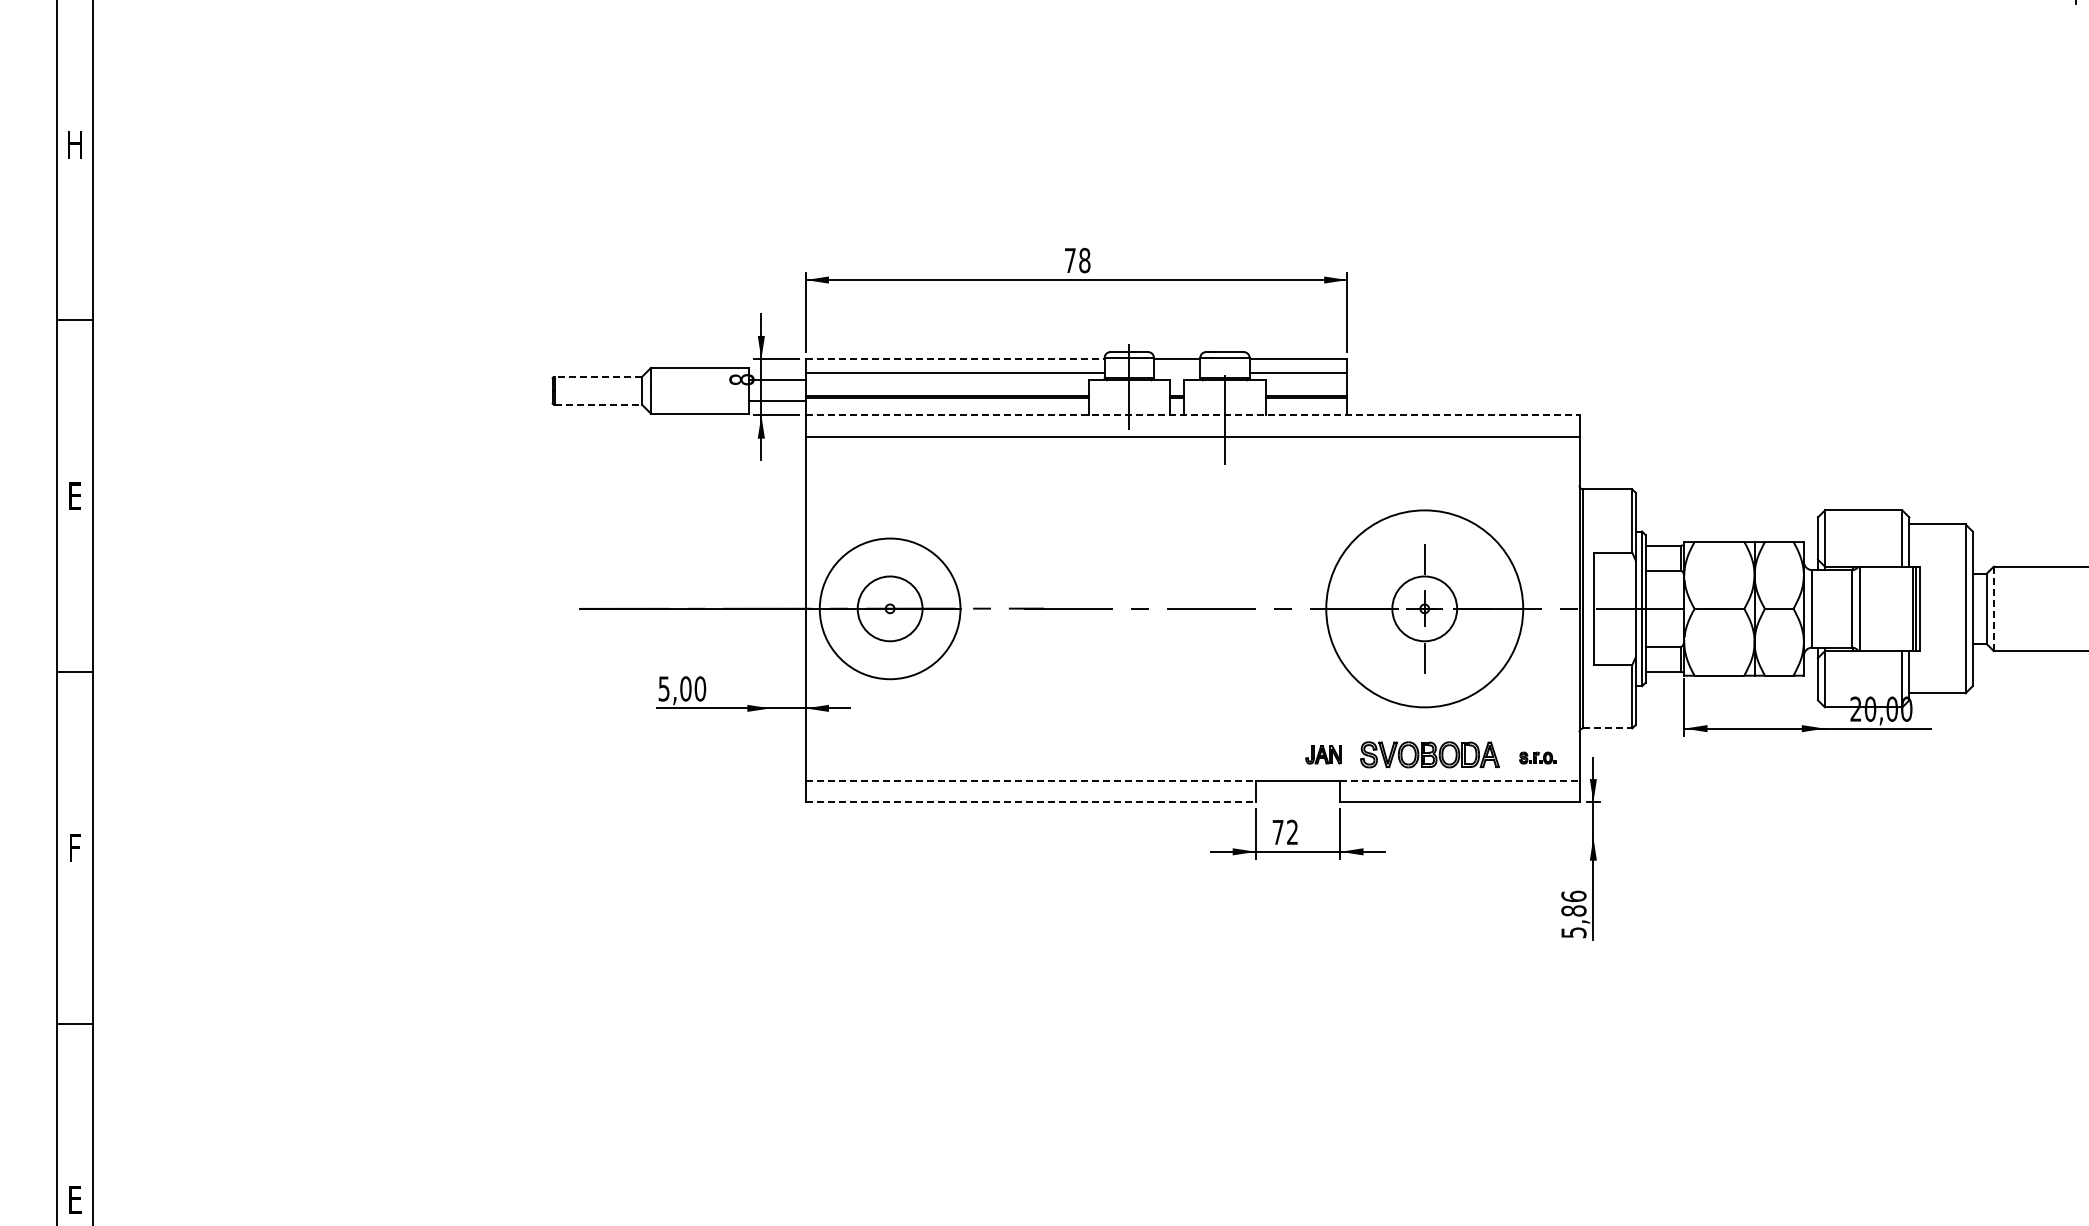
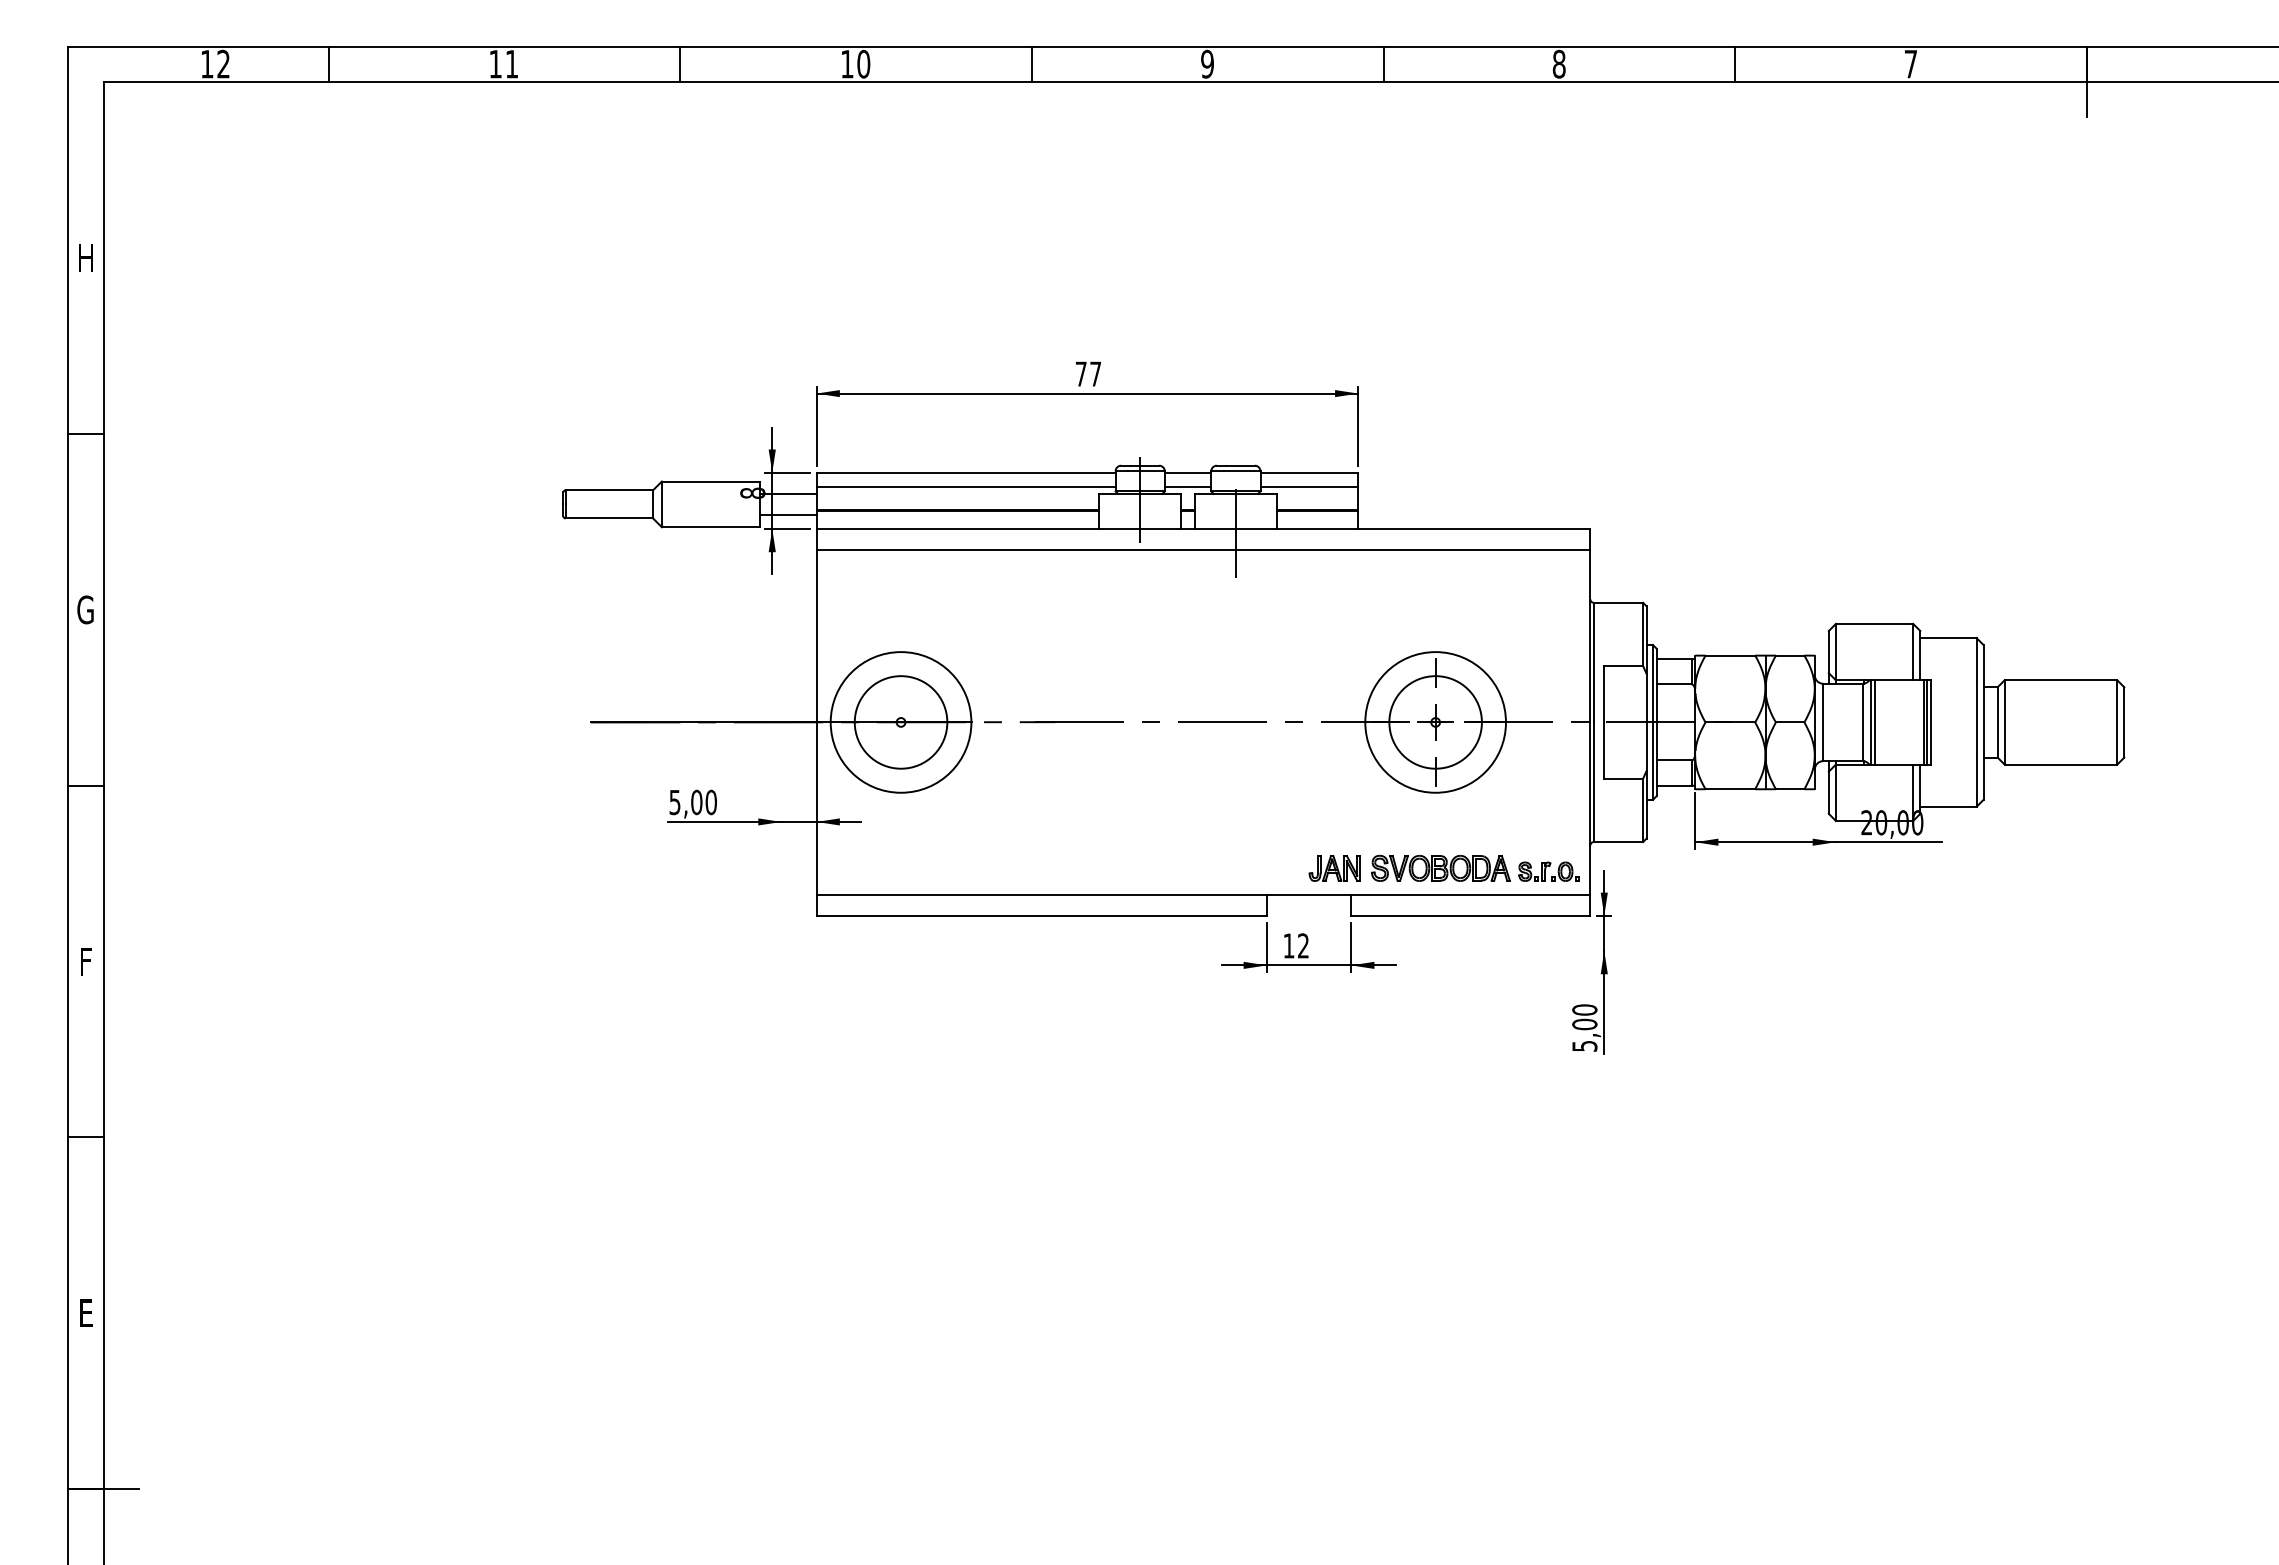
text: (1084, 259) -> (1095, 373), 78 -> 77
line: (955, 358) -> (966, 472), dashed -> solid
line: (1176, 372) -> (1187, 486), added
line: (598, 376) -> (609, 490), dashed -> solid
line: (598, 404) -> (609, 518), dashed -> solid
line: (1192, 415) -> (1203, 529), dashed -> solid
text: (74, 495) -> (85, 609), E -> G
circle: (889, 608) -> (900, 722), size x1.43
circle: (1424, 608) -> (1435, 722), size x0.71
circle: (1424, 608) -> (1435, 722), size x1.43
line: (1863, 608) -> (1874, 722), added
line: (1993, 608) -> (2004, 722), dashed -> solid
line: (1607, 728) -> (1618, 842), dashed -> solid
part: (1323, 754) -> (1334, 868), size x1.43
part: (1537, 757) -> (1548, 871), size x1.67
line: (1031, 780) -> (1042, 894), dashed -> solid
line: (1459, 780) -> (1470, 894), dashed -> solid
line: (1031, 801) -> (1042, 915), dashed -> solid
text: (1277, 831) -> (1288, 945), 72 -> 12
text: (1573, 903) -> (1584, 1017), 5,86 -> 5,00

